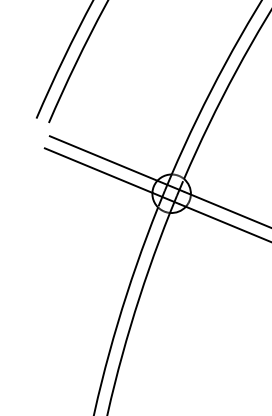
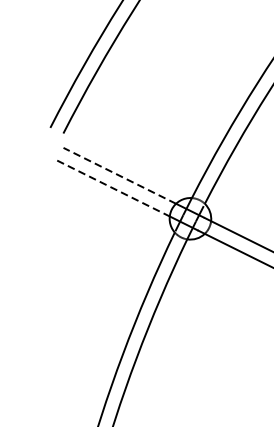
line: (103, 158) -> (119, 175), solid -> dashed
line: (99, 170) -> (114, 188), solid -> dashed

